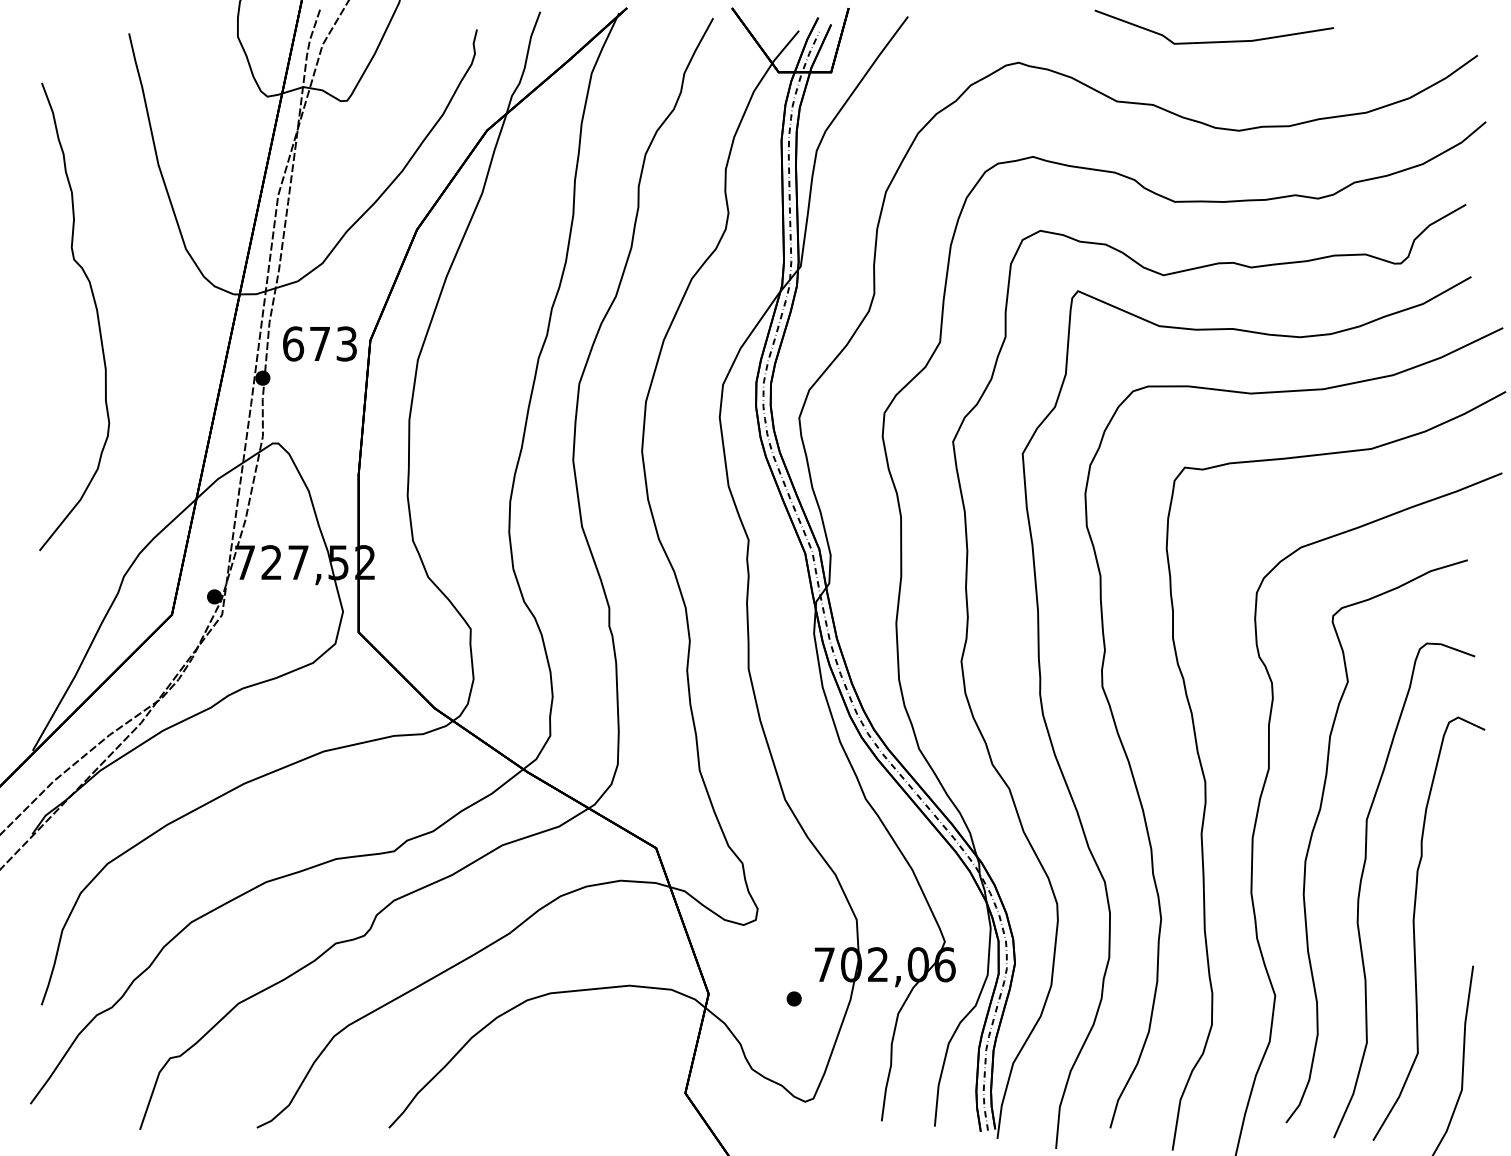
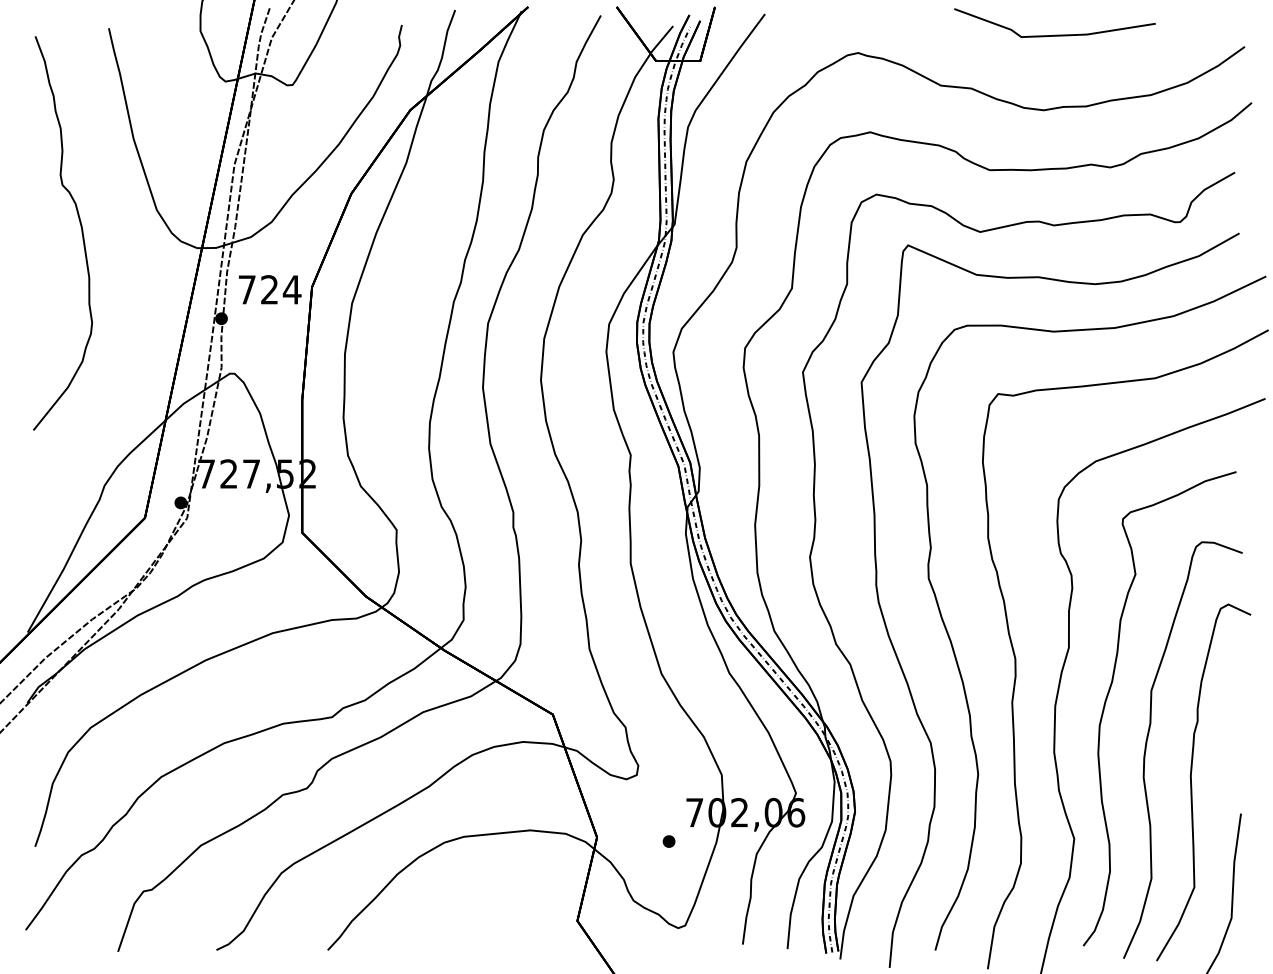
line: (1213, 41) -> (1054, 35), moved
curve: (96, 314) -> (81, 231), moved
text: (320, 343) -> (270, 289), 673 -> 724

